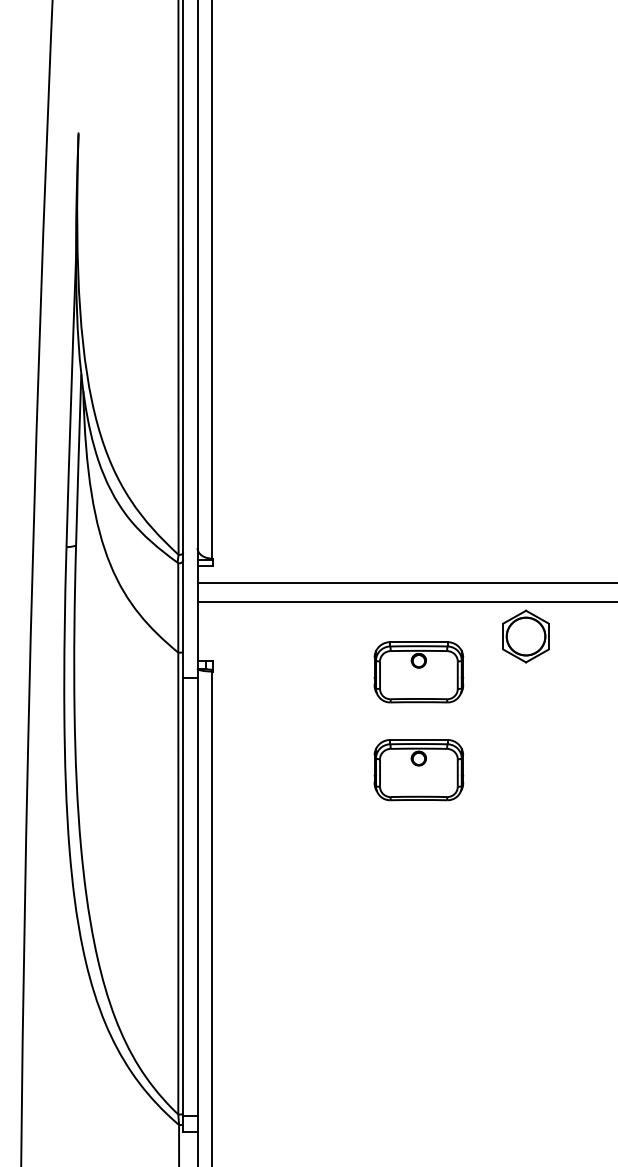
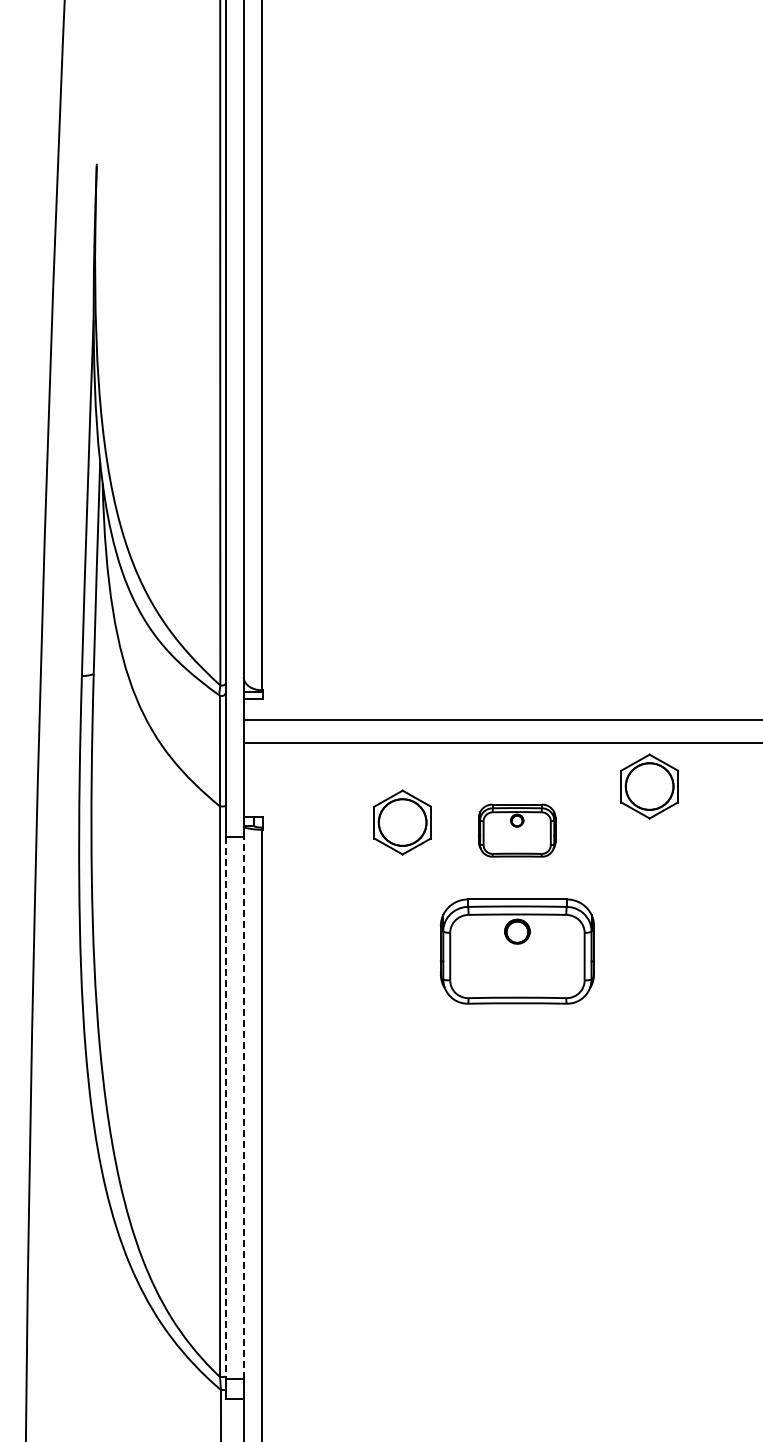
part: (325, 665) -> (402, 822), added
part: (418, 672) -> (516, 830), size x0.7
part: (418, 770) -> (516, 951), size x1.4
line: (183, 897) -> (226, 1108), solid -> dashed
line: (197, 897) -> (243, 1108), solid -> dashed

